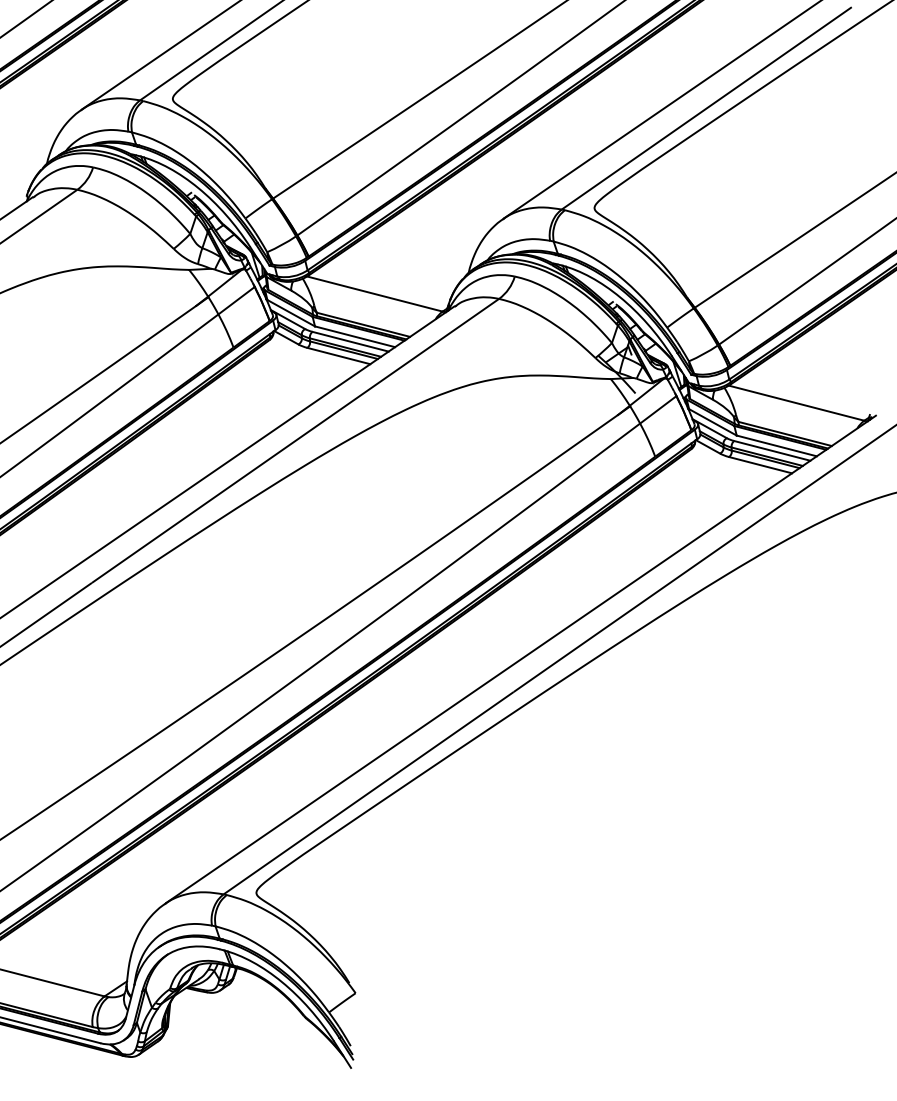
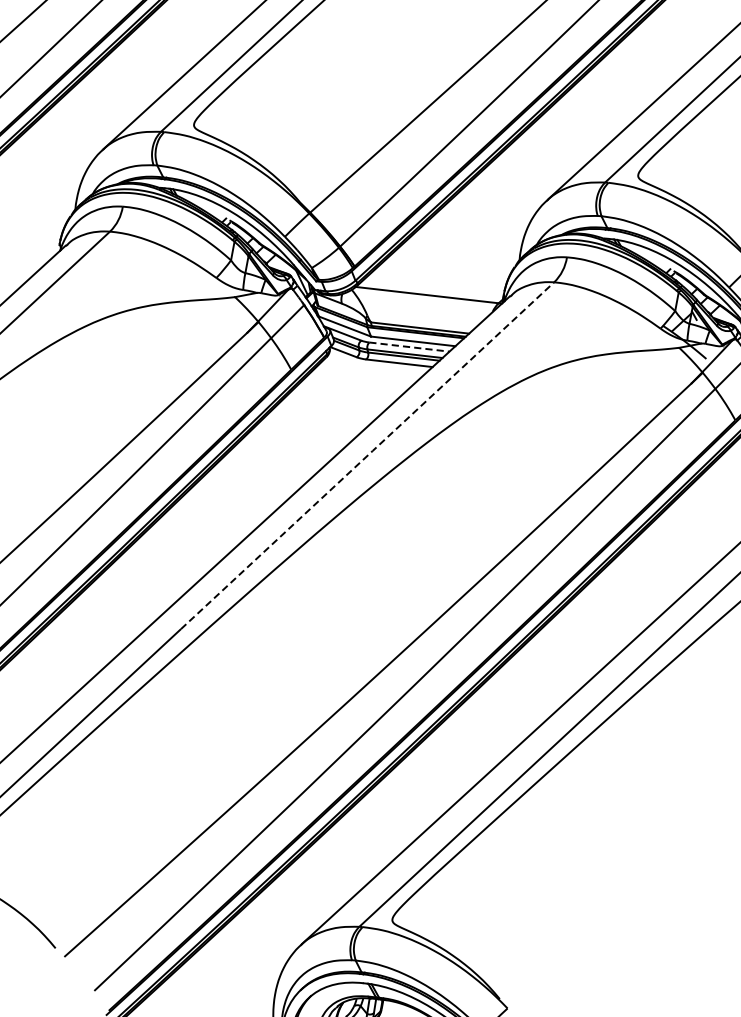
line: (351, 341) -> (410, 346), solid -> dashed
line: (296, 440) -> (368, 455), solid -> dashed

